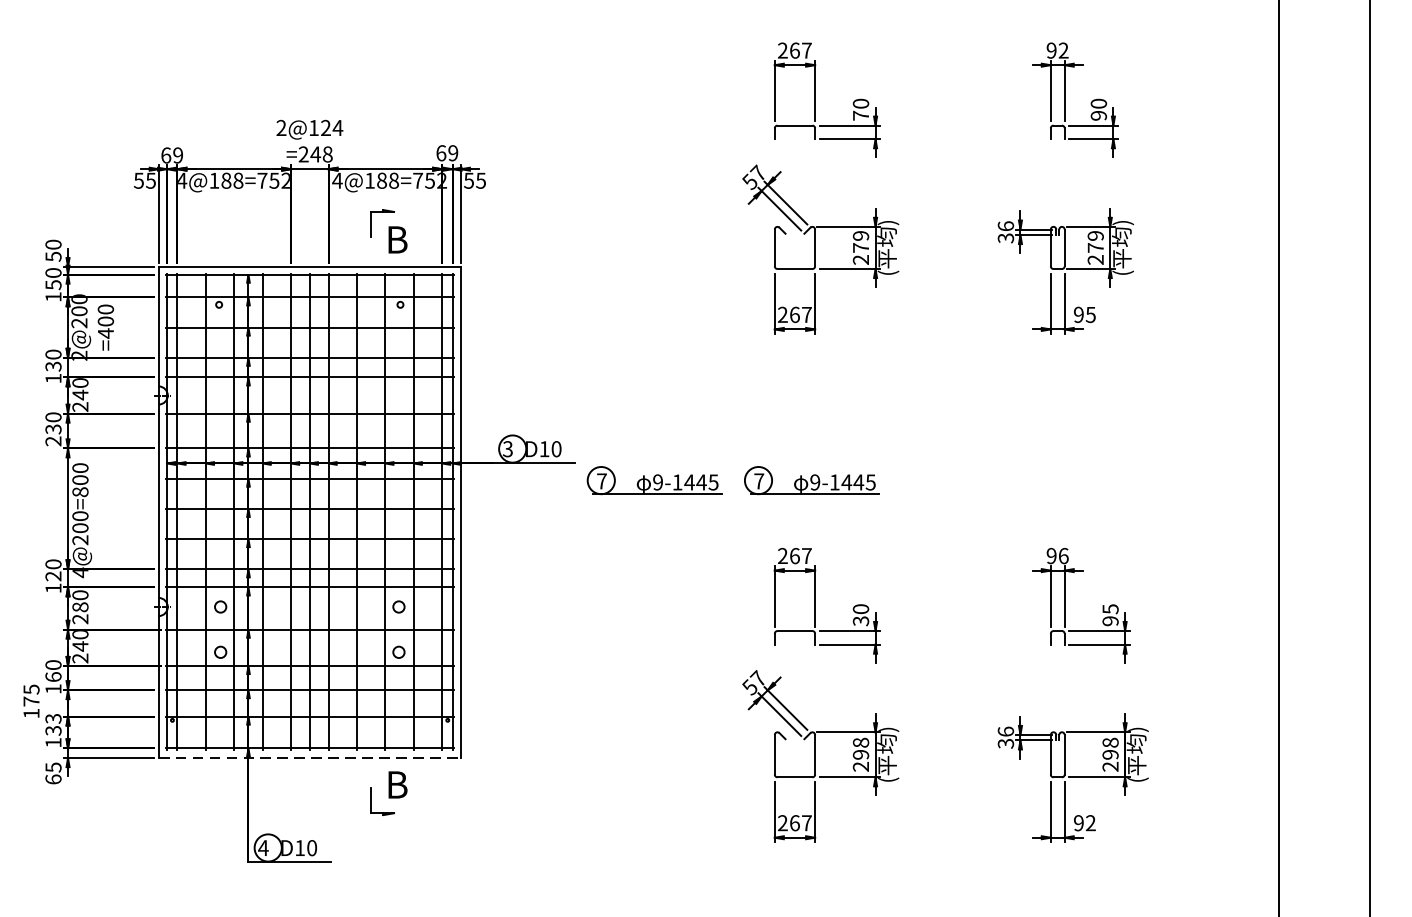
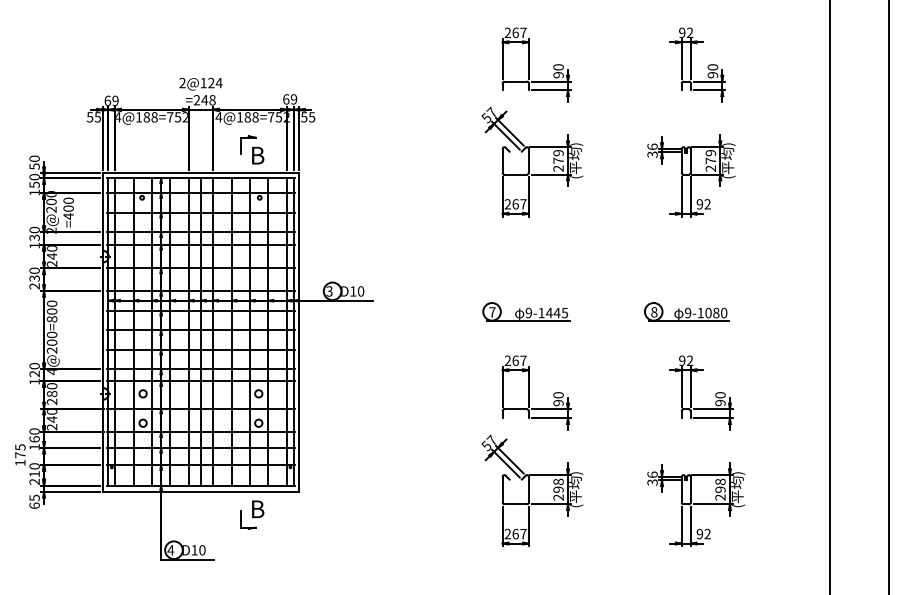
text: (860, 116) -> (558, 75), 70 -> 90
text: (1090, 315) -> (707, 204), 95 -> 92
part: (654, 480) -> (424, 311), removed
part: (1058, 480) -> (686, 311), added
text: (1062, 555) -> (689, 360), 96 -> 92
text: (1110, 609) -> (720, 395), 95 -> 90
text: (860, 621) -> (558, 403), 30 -> 90
text: (53, 731) -> (34, 474), 133 -> 210
line: (310, 757) -> (201, 491), dashed -> solid

